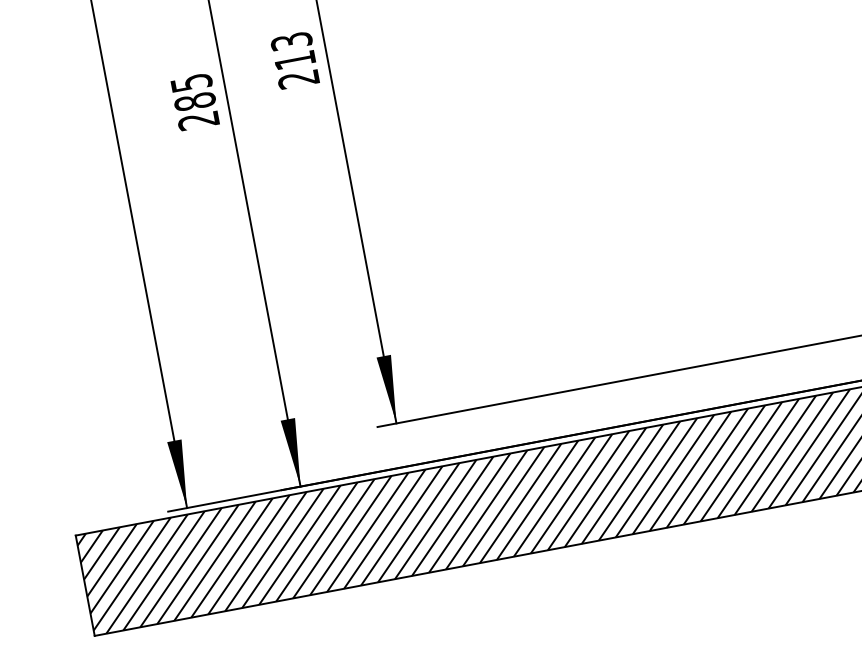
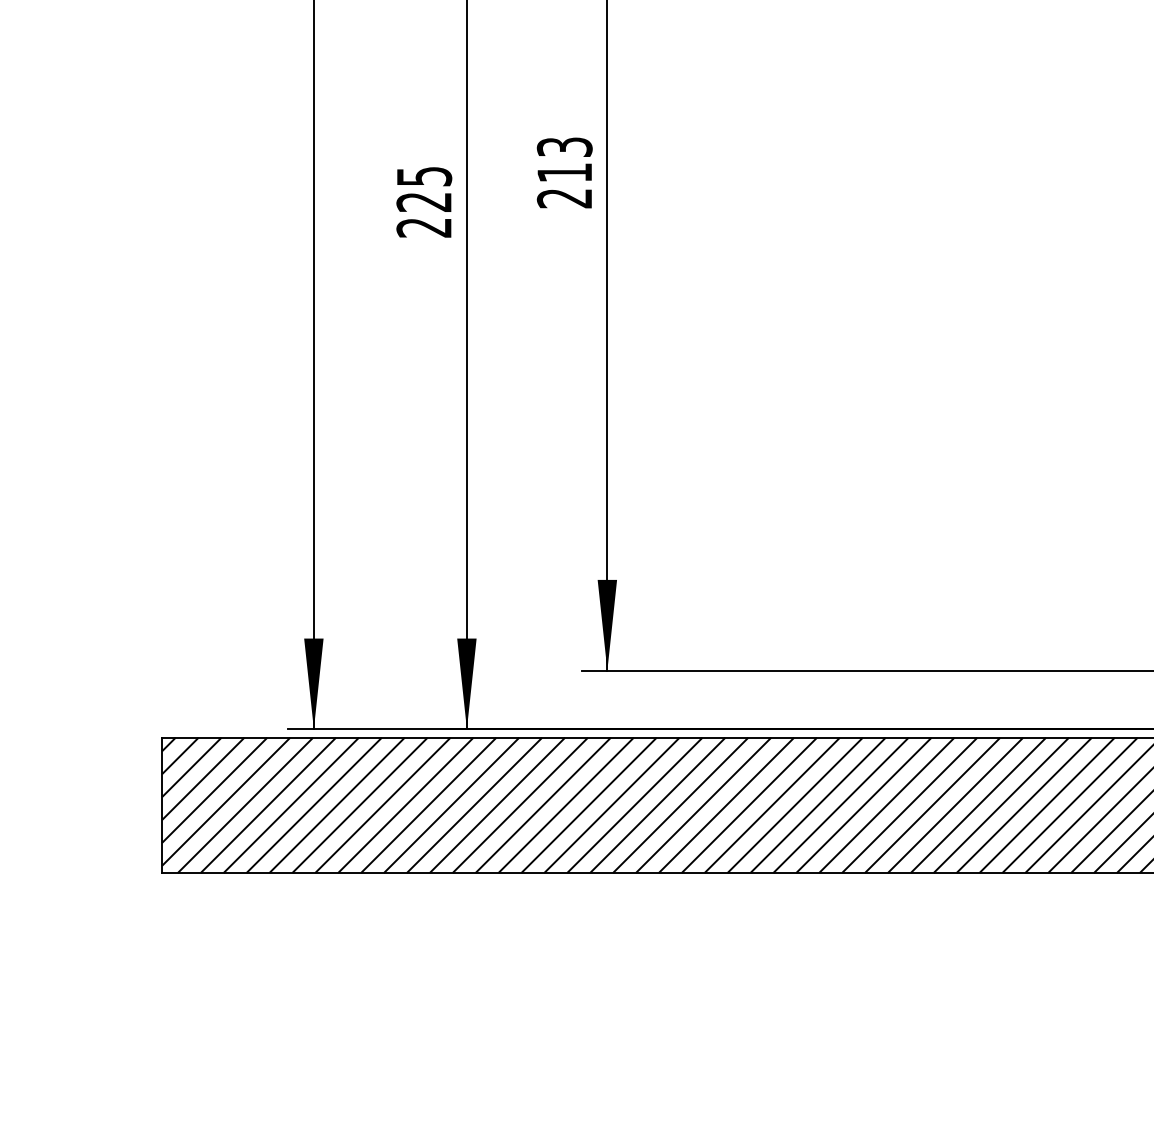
text: (195, 102) -> (424, 202), 285 -> 225

